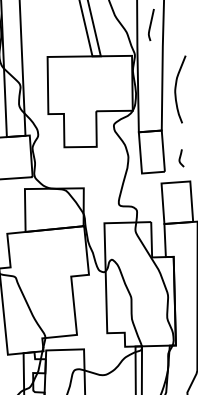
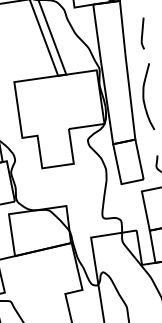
curve: (151, 25) -> (143, 34), moved

